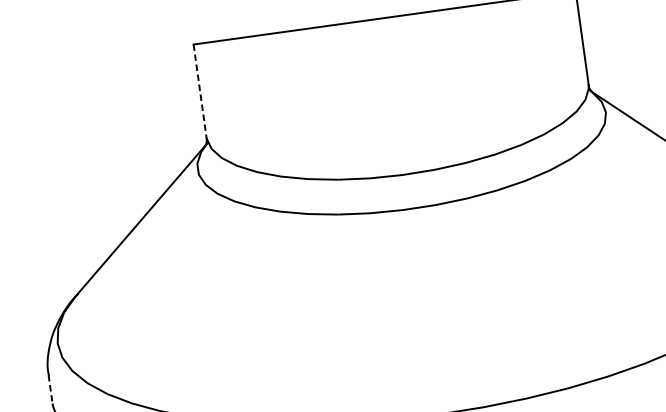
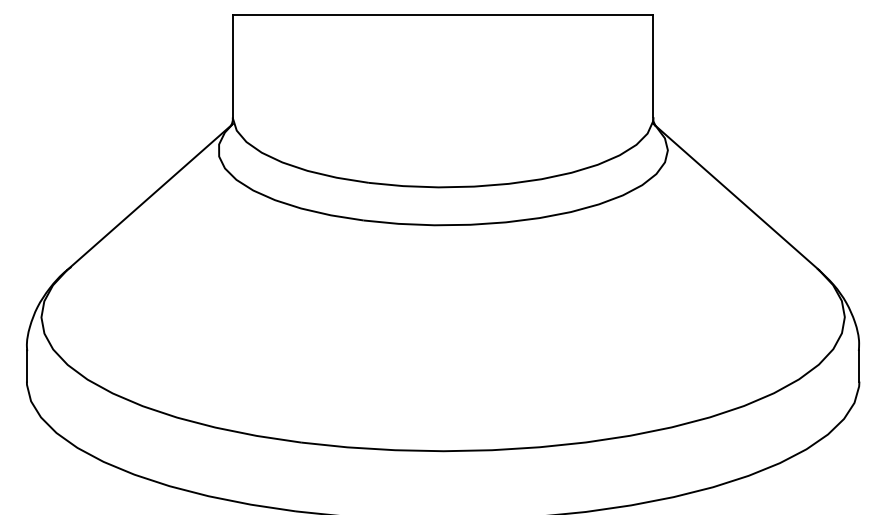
line: (199, 91) -> (232, 66), dashed -> solid
line: (50, 388) -> (26, 365), dashed -> solid

